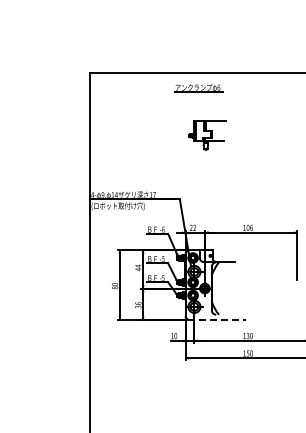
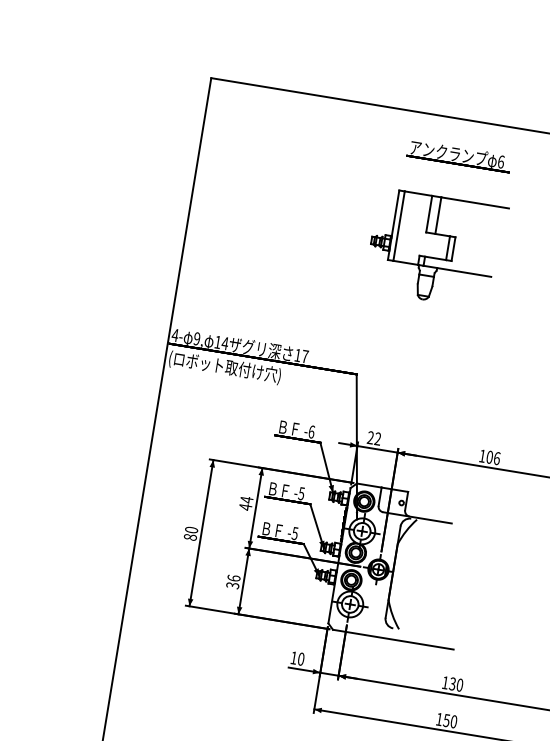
part: (198, 88) -> (458, 156), moved
part: (207, 135) -> (436, 249), size x1.67
line: (217, 319) -> (394, 638), dashed -> solid

